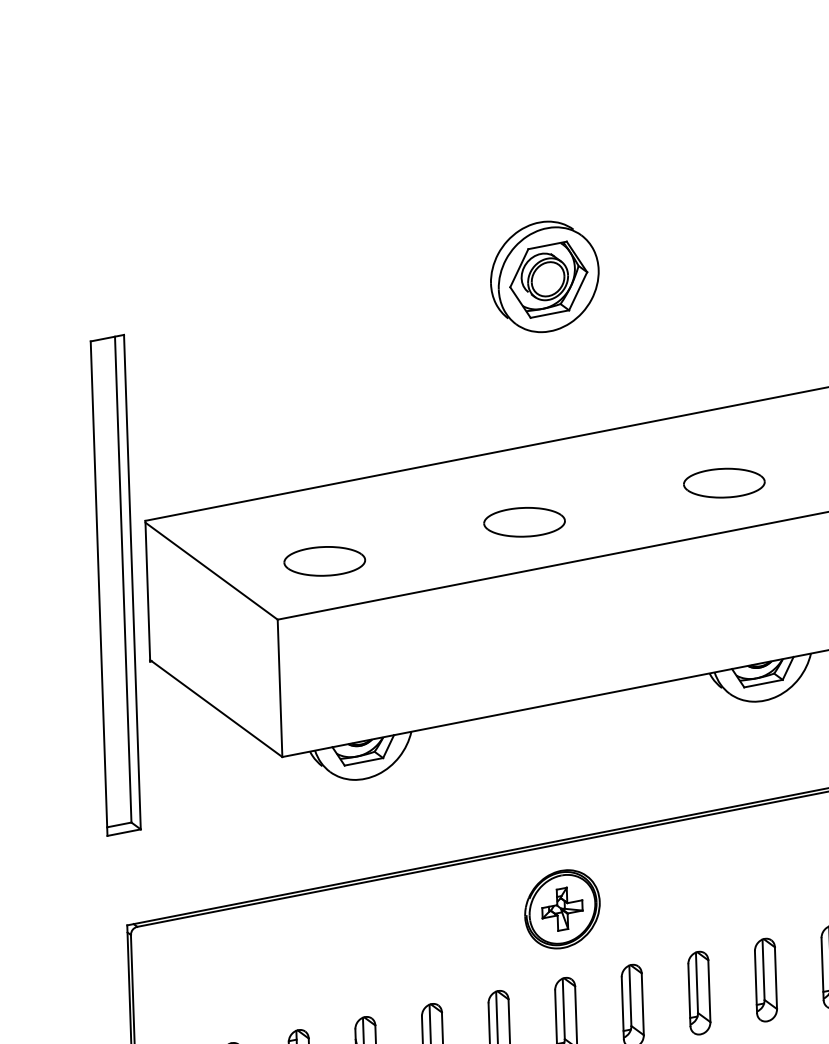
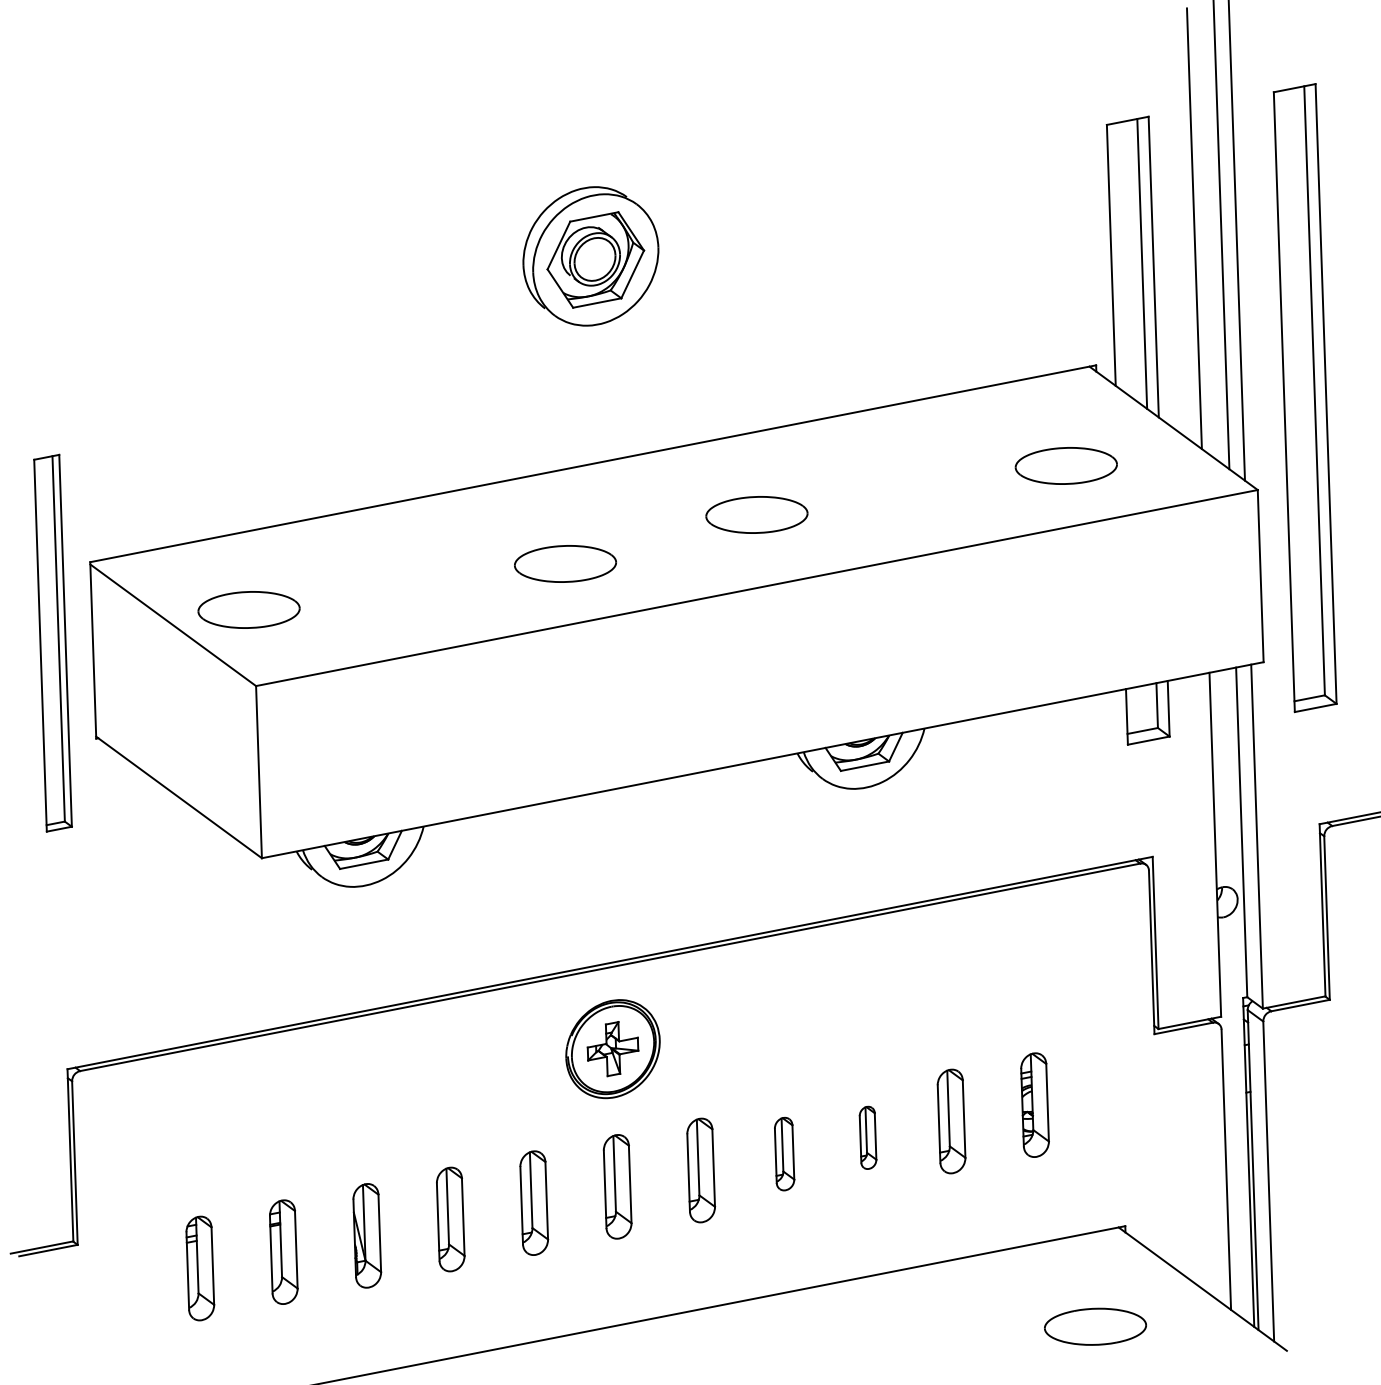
part: (724, 482) -> (756, 514), moved
part: (324, 560) -> (248, 609), moved
part: (115, 585) -> (52, 643), size x0.6
part: (765, 979) -> (867, 1137), size x0.6
part: (699, 992) -> (784, 1153), size x0.7

